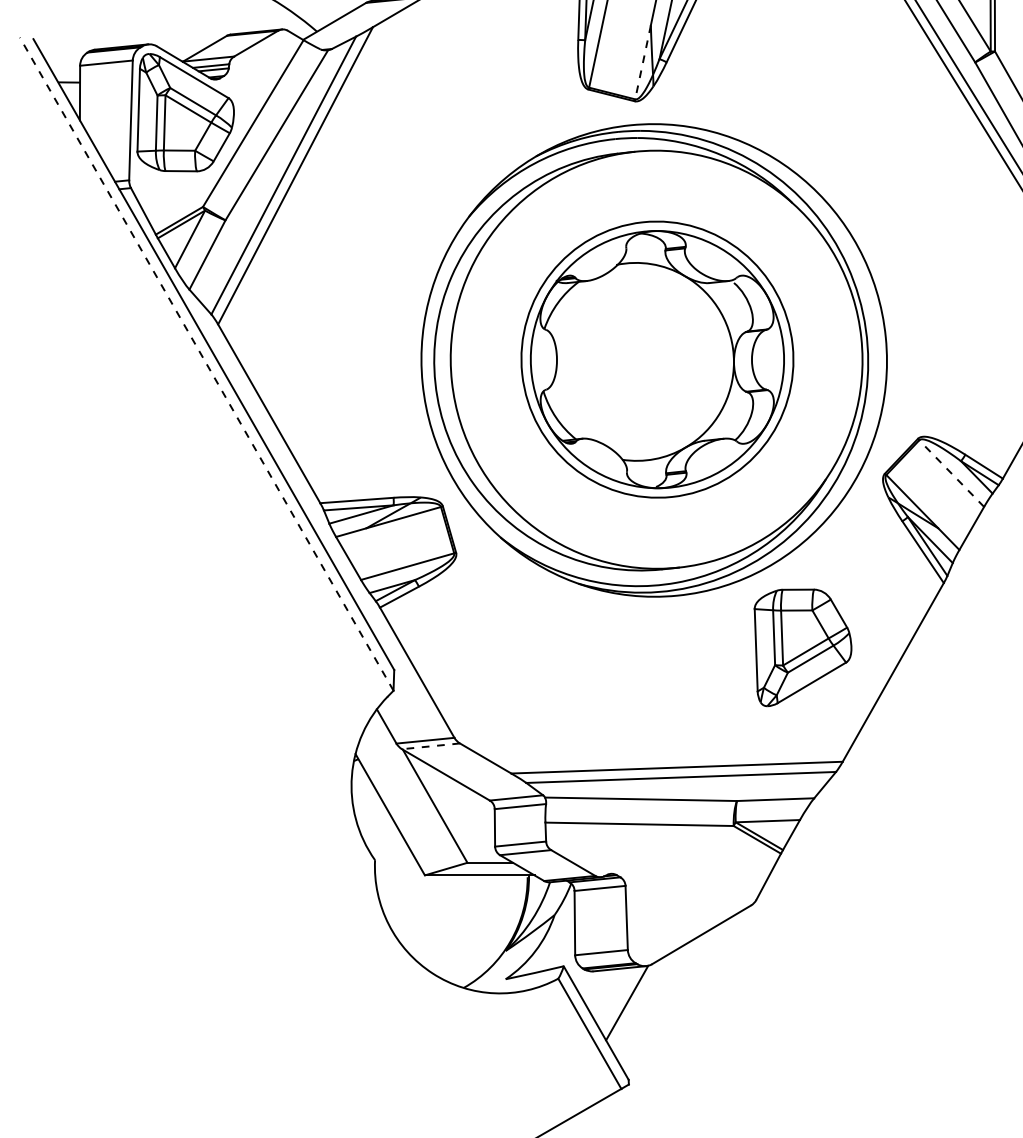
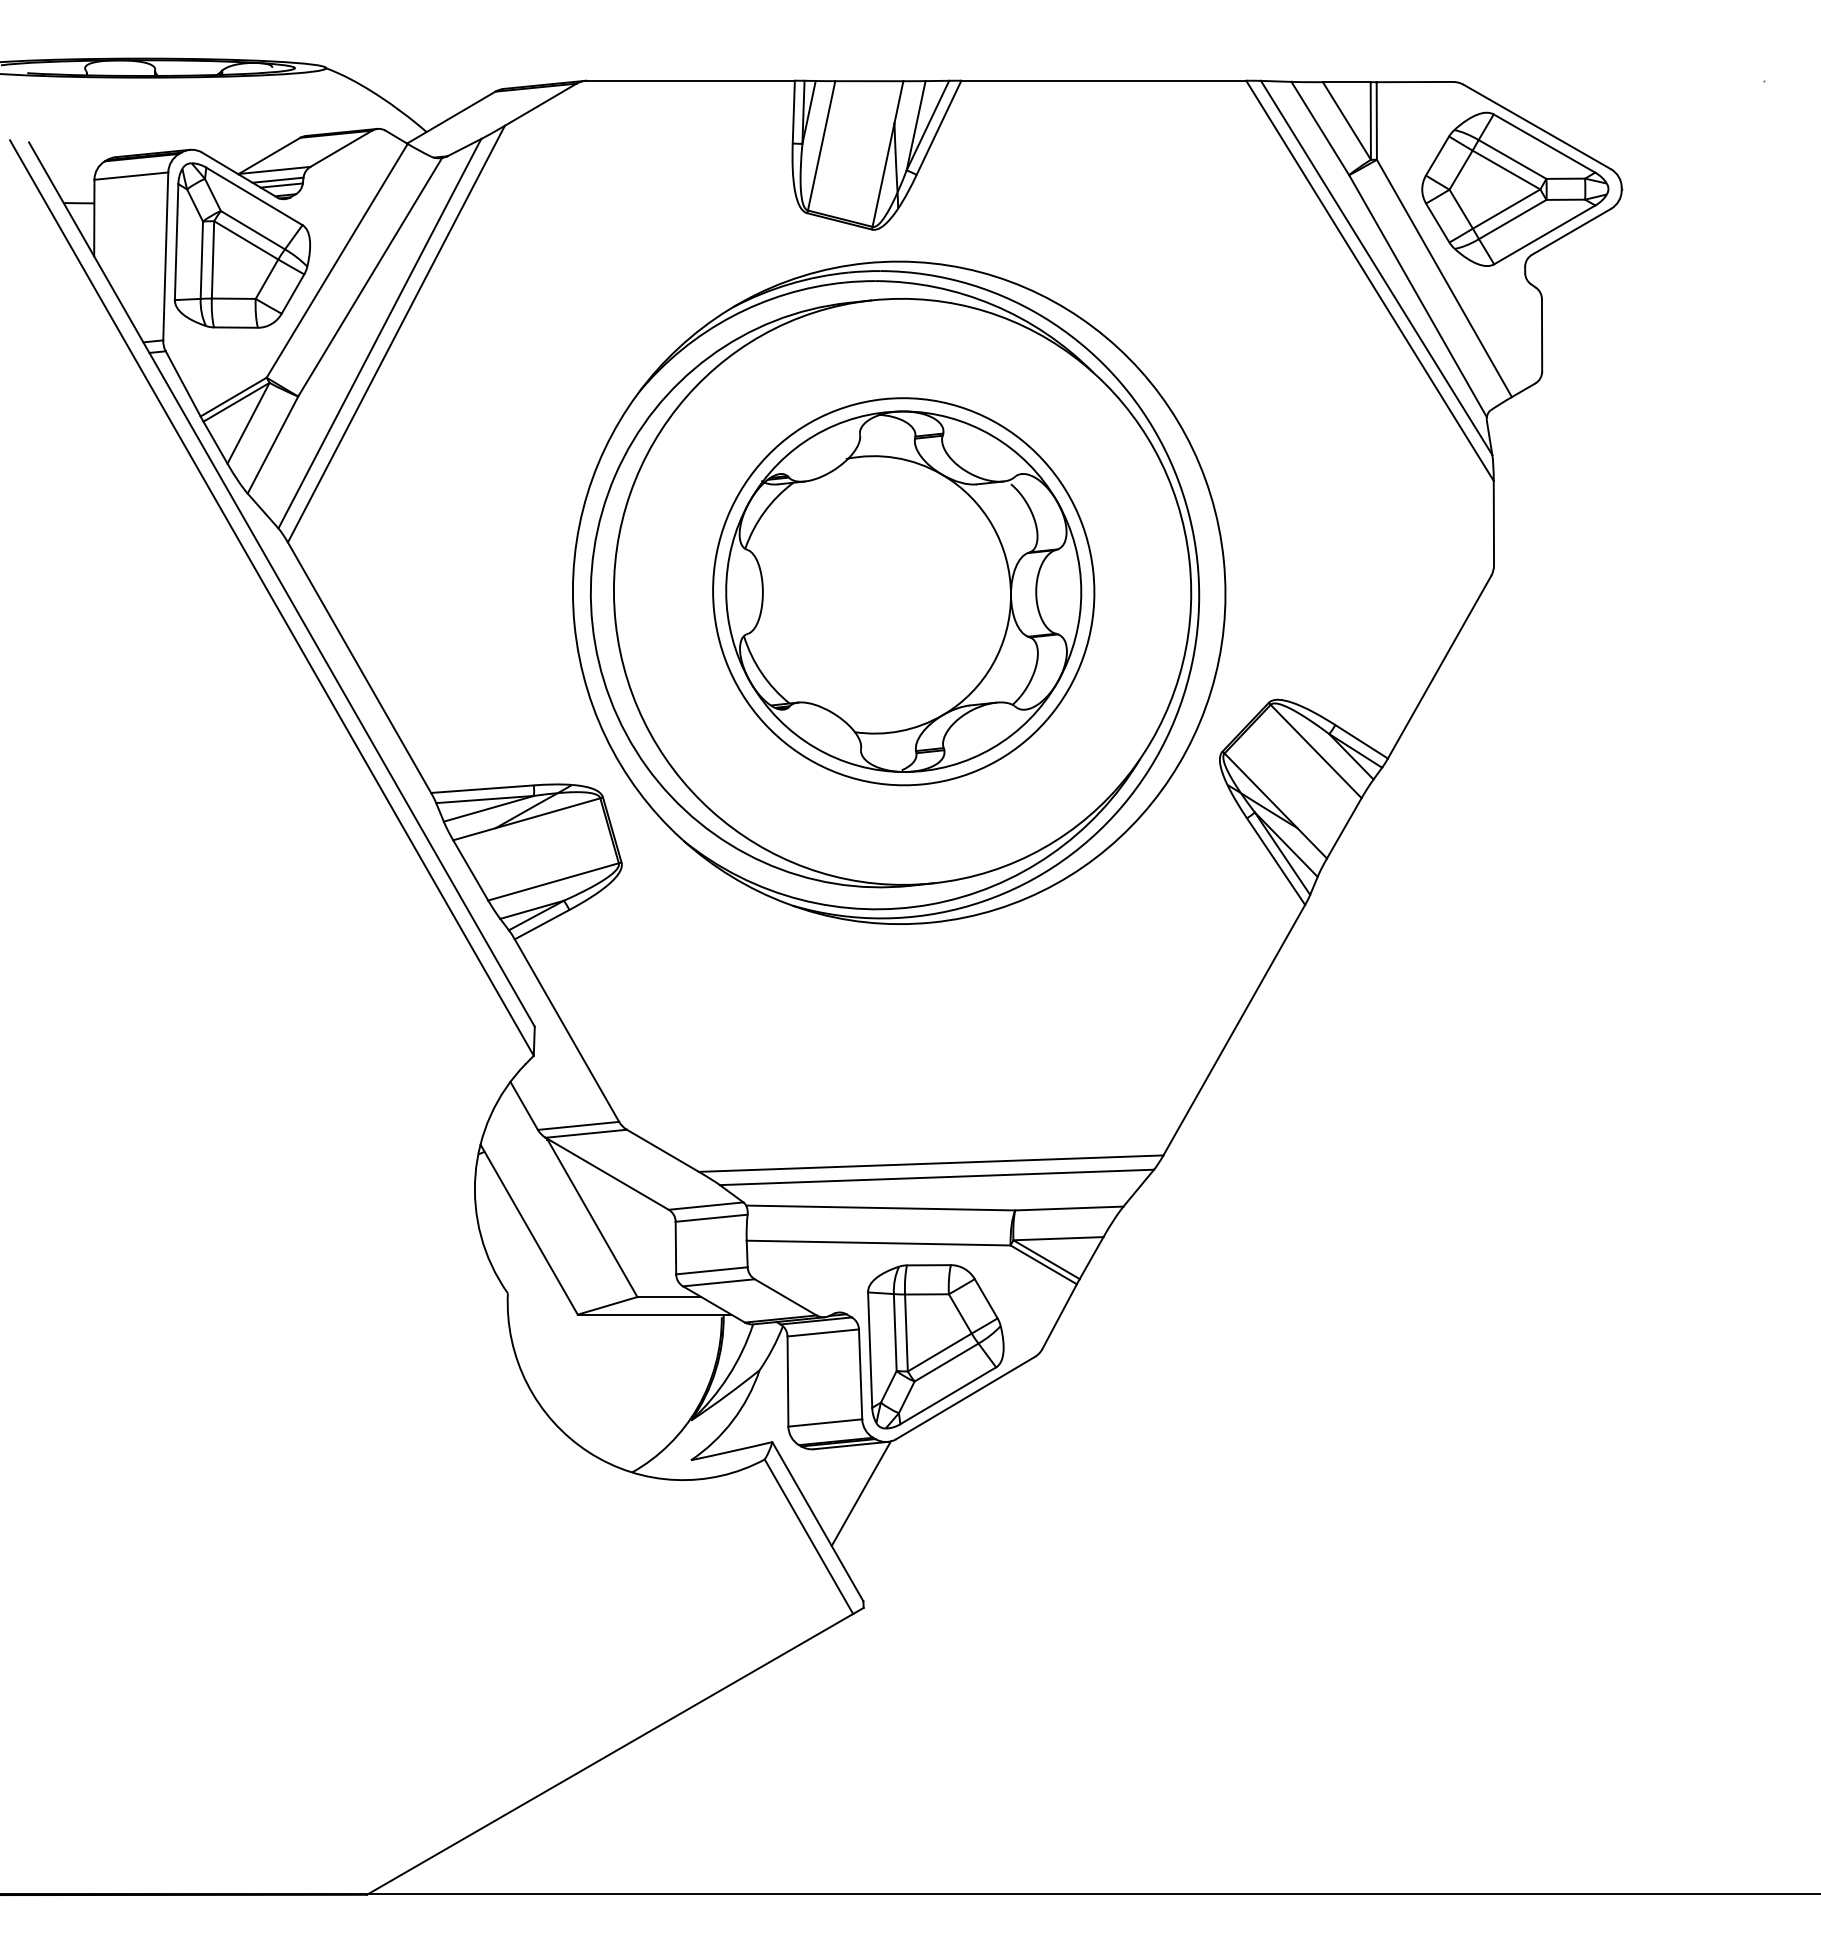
line: (643, 62) -> (883, 175), dashed -> solid
line: (206, 363) -> (271, 597), dashed -> solid
line: (951, 473) -> (1315, 751), dashed -> solid
part: (802, 647) -> (935, 1346), moved
line: (431, 746) -> (586, 1133), dashed -> solid

